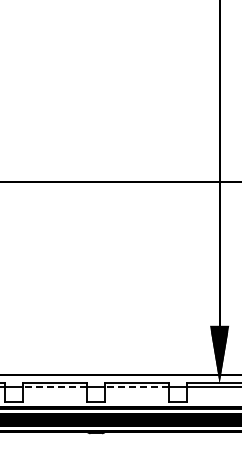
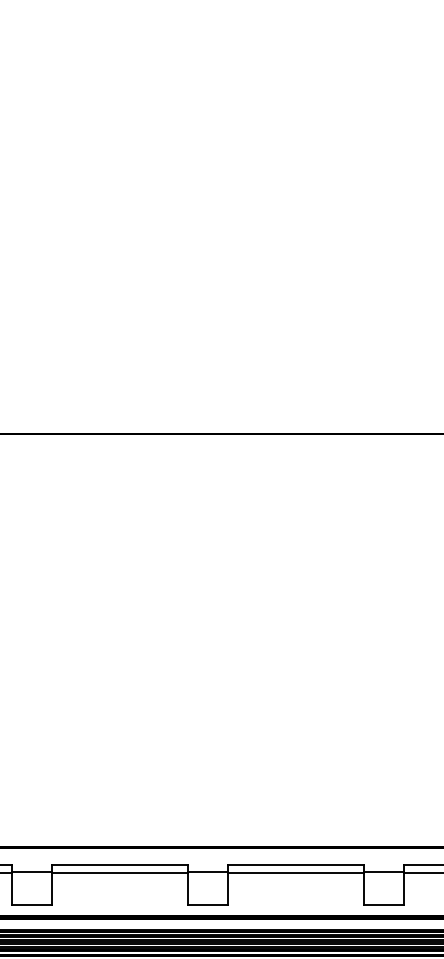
line: (55, 387) -> (120, 874), dashed -> solid
line: (137, 387) -> (296, 874), dashed -> solid

